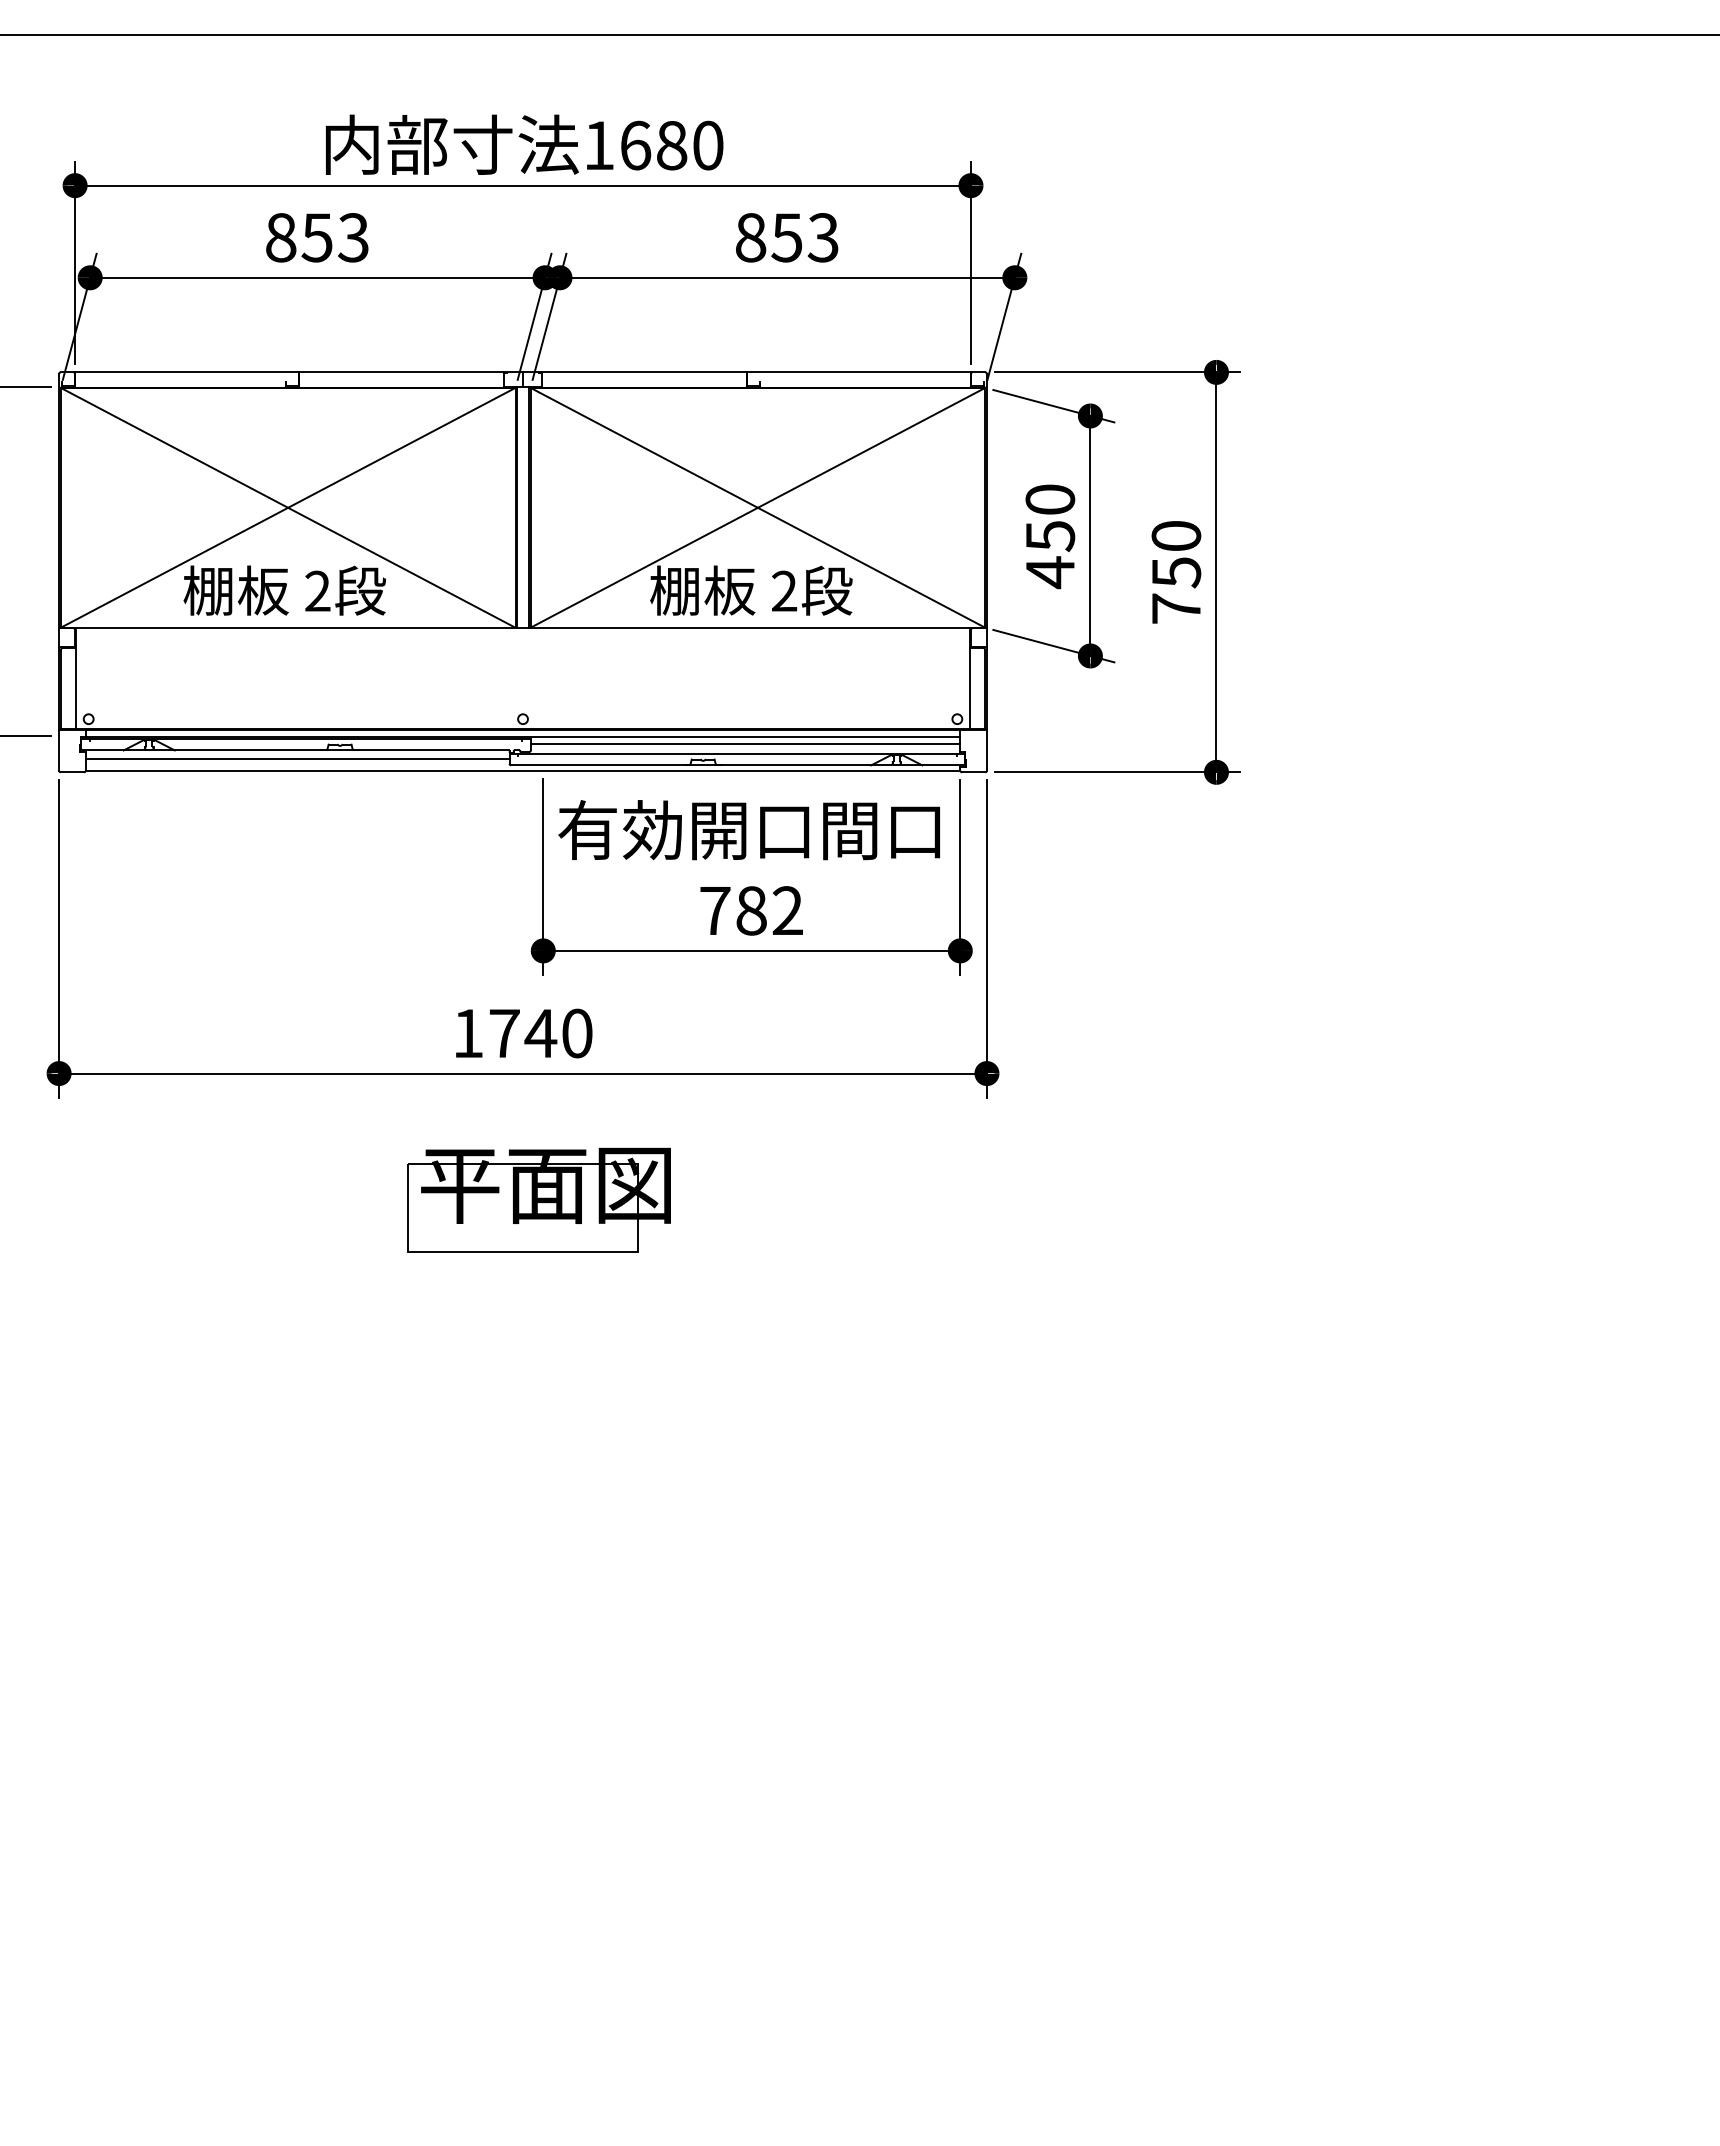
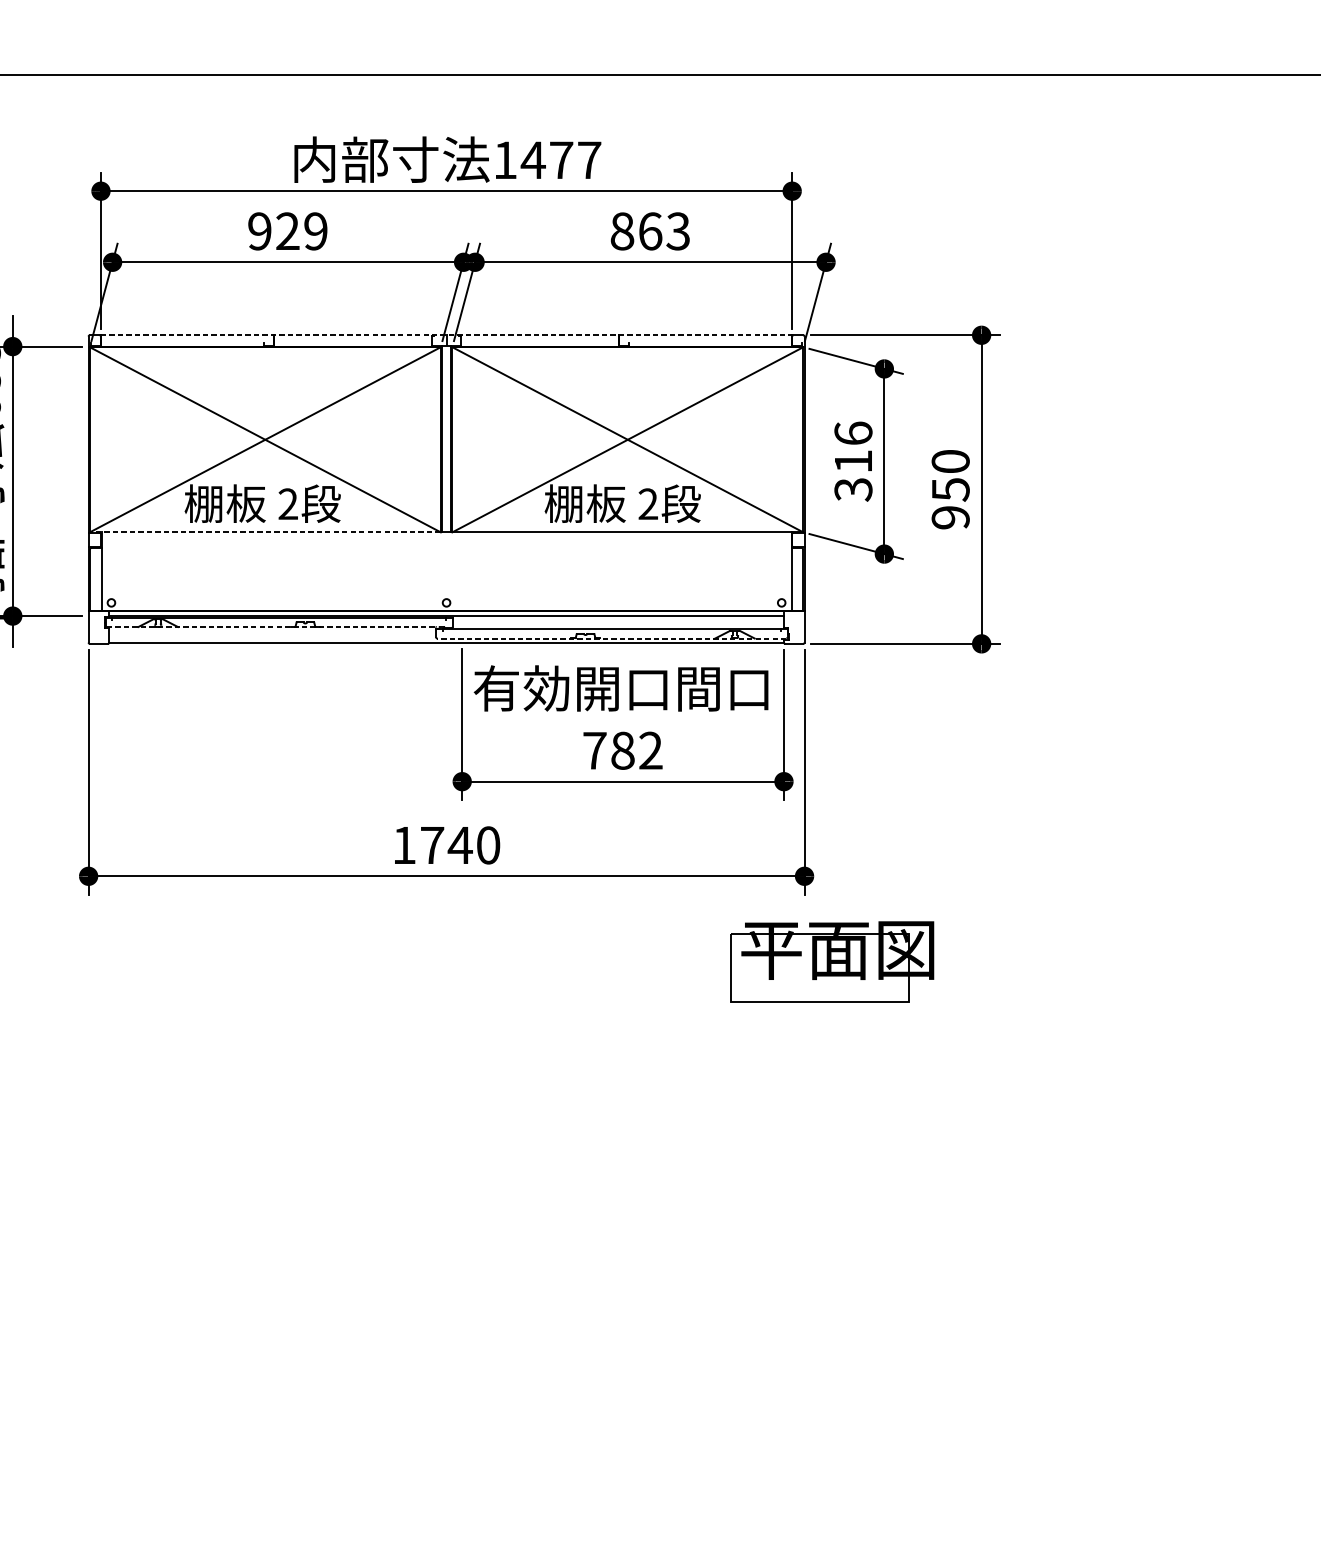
text: (671, 145) -> (561, 160), 1680 -> 1477
text: (317, 237) -> (287, 231), 853 -> 929
text: (786, 237) -> (649, 231), 853 -> 863
line: (523, 372) -> (446, 335), solid -> dashed
text: (1050, 536) -> (853, 461), 450 -> 316
text: (1176, 608) -> (950, 517), 750 -> 950
line: (287, 627) -> (264, 532), solid -> dashed
line: (745, 744) -> (618, 622), removed
line: (296, 750) -> (271, 627), solid -> dashed
line: (297, 759) -> (272, 633), removed
line: (736, 765) -> (611, 638), solid -> dashed
part: (538, 1199) -> (831, 961), moved

